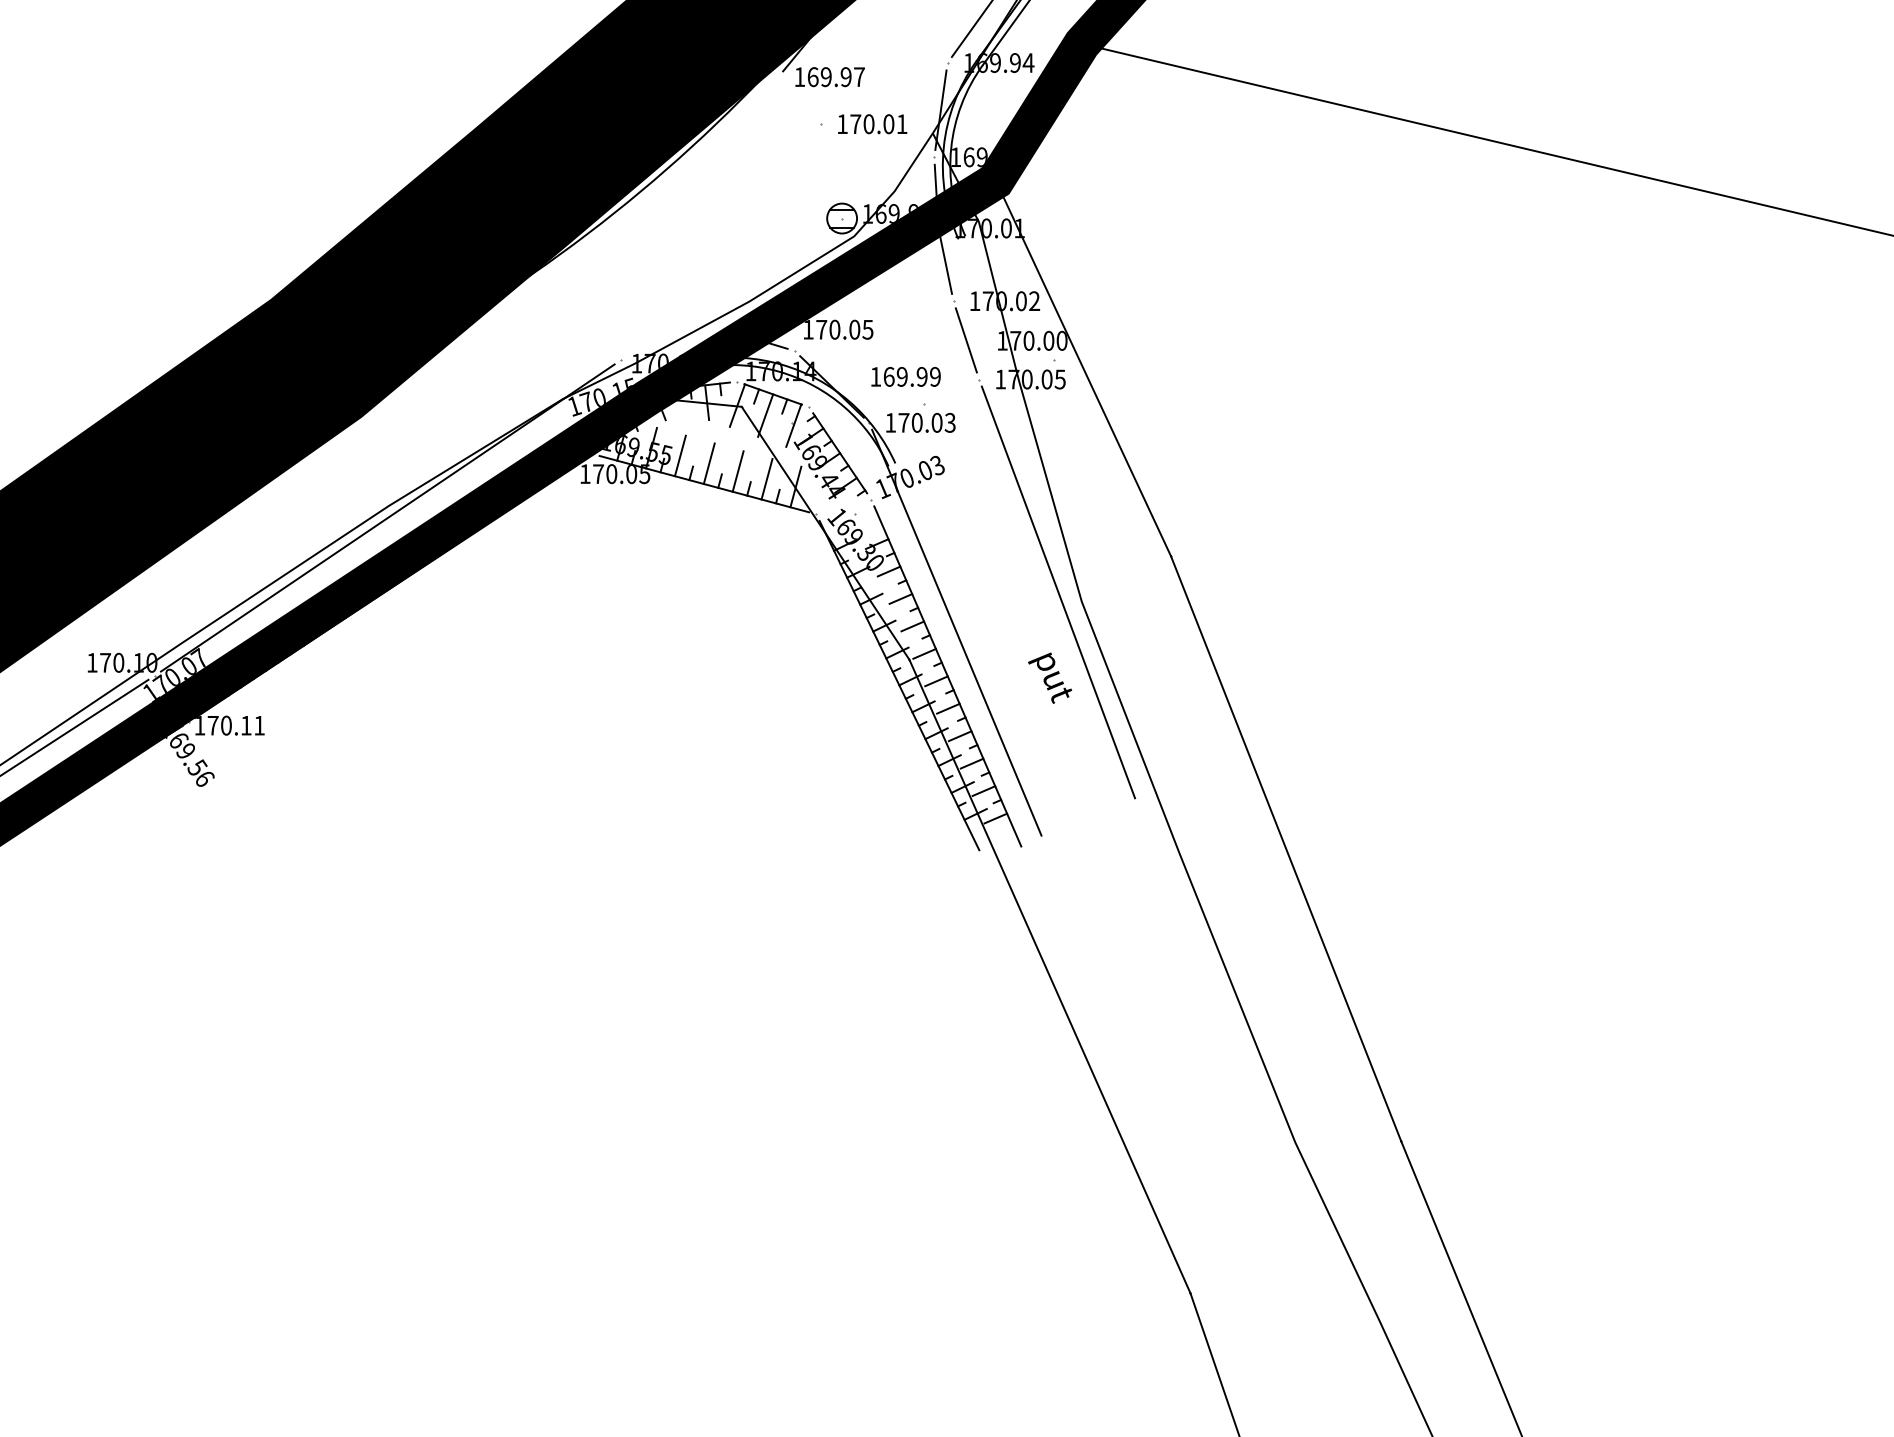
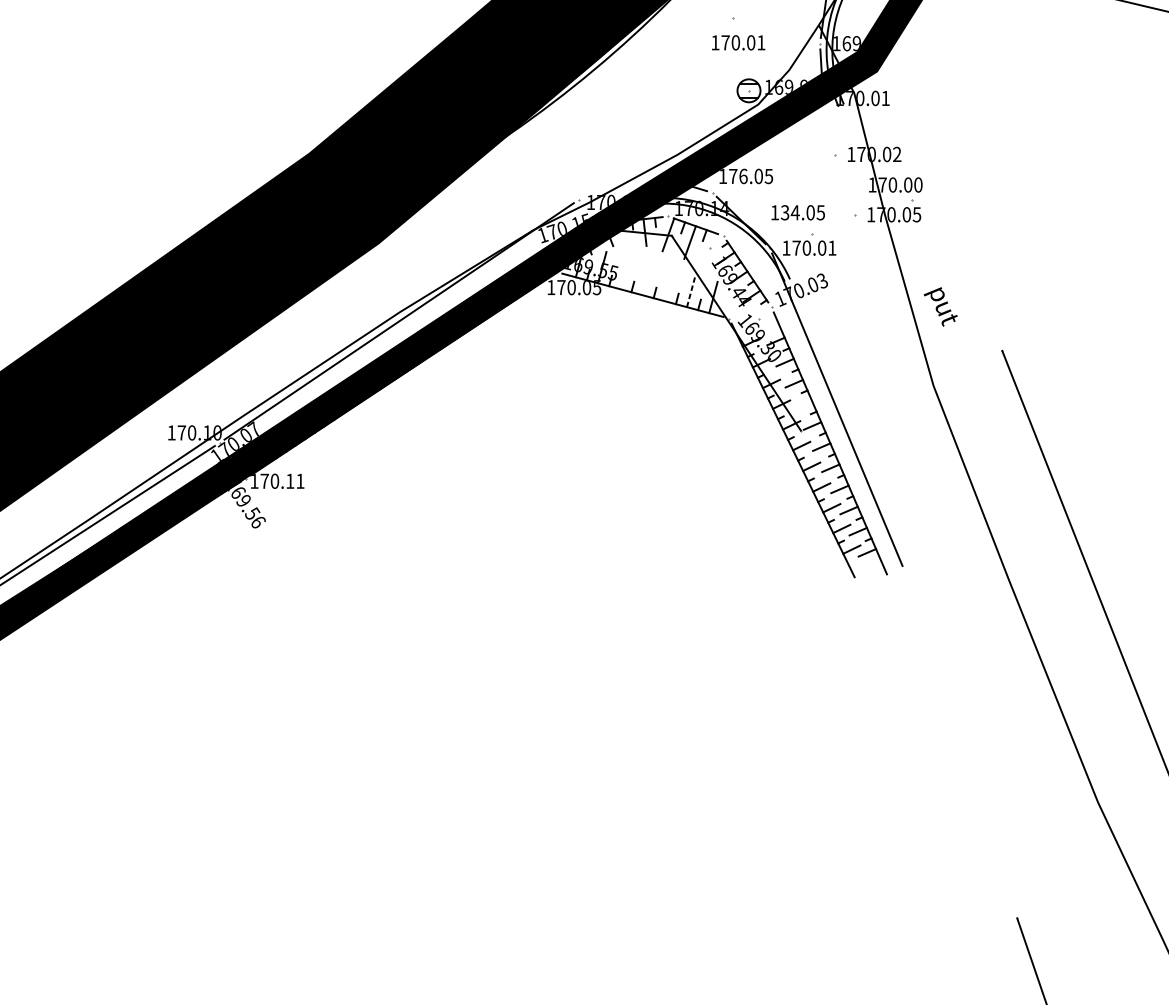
text: (872, 124) -> (738, 43), moved
line: (946, 264) -> (829, 126), removed
text: (834, 329) -> (743, 176), 170.05 -> 176.05
line: (965, 340) -> (844, 184), removed
line: (1083, 368) -> (934, 206), removed
text: (911, 376) -> (802, 212), 169.99 -> 134.05
text: (949, 422) -> (831, 247), 170.03 -> 170.01
line: (793, 425) -> (711, 250), removed
line: (679, 455) -> (623, 273), removed
line: (708, 463) -> (646, 279), removed
line: (737, 471) -> (668, 285), removed
line: (767, 479) -> (691, 291), solid -> dashed
line: (1058, 592) -> (915, 378), removed
line: (912, 626) -> (803, 404), removed
text: (1050, 677) -> (941, 306), moved
line: (1049, 976) -> (908, 674), removed

